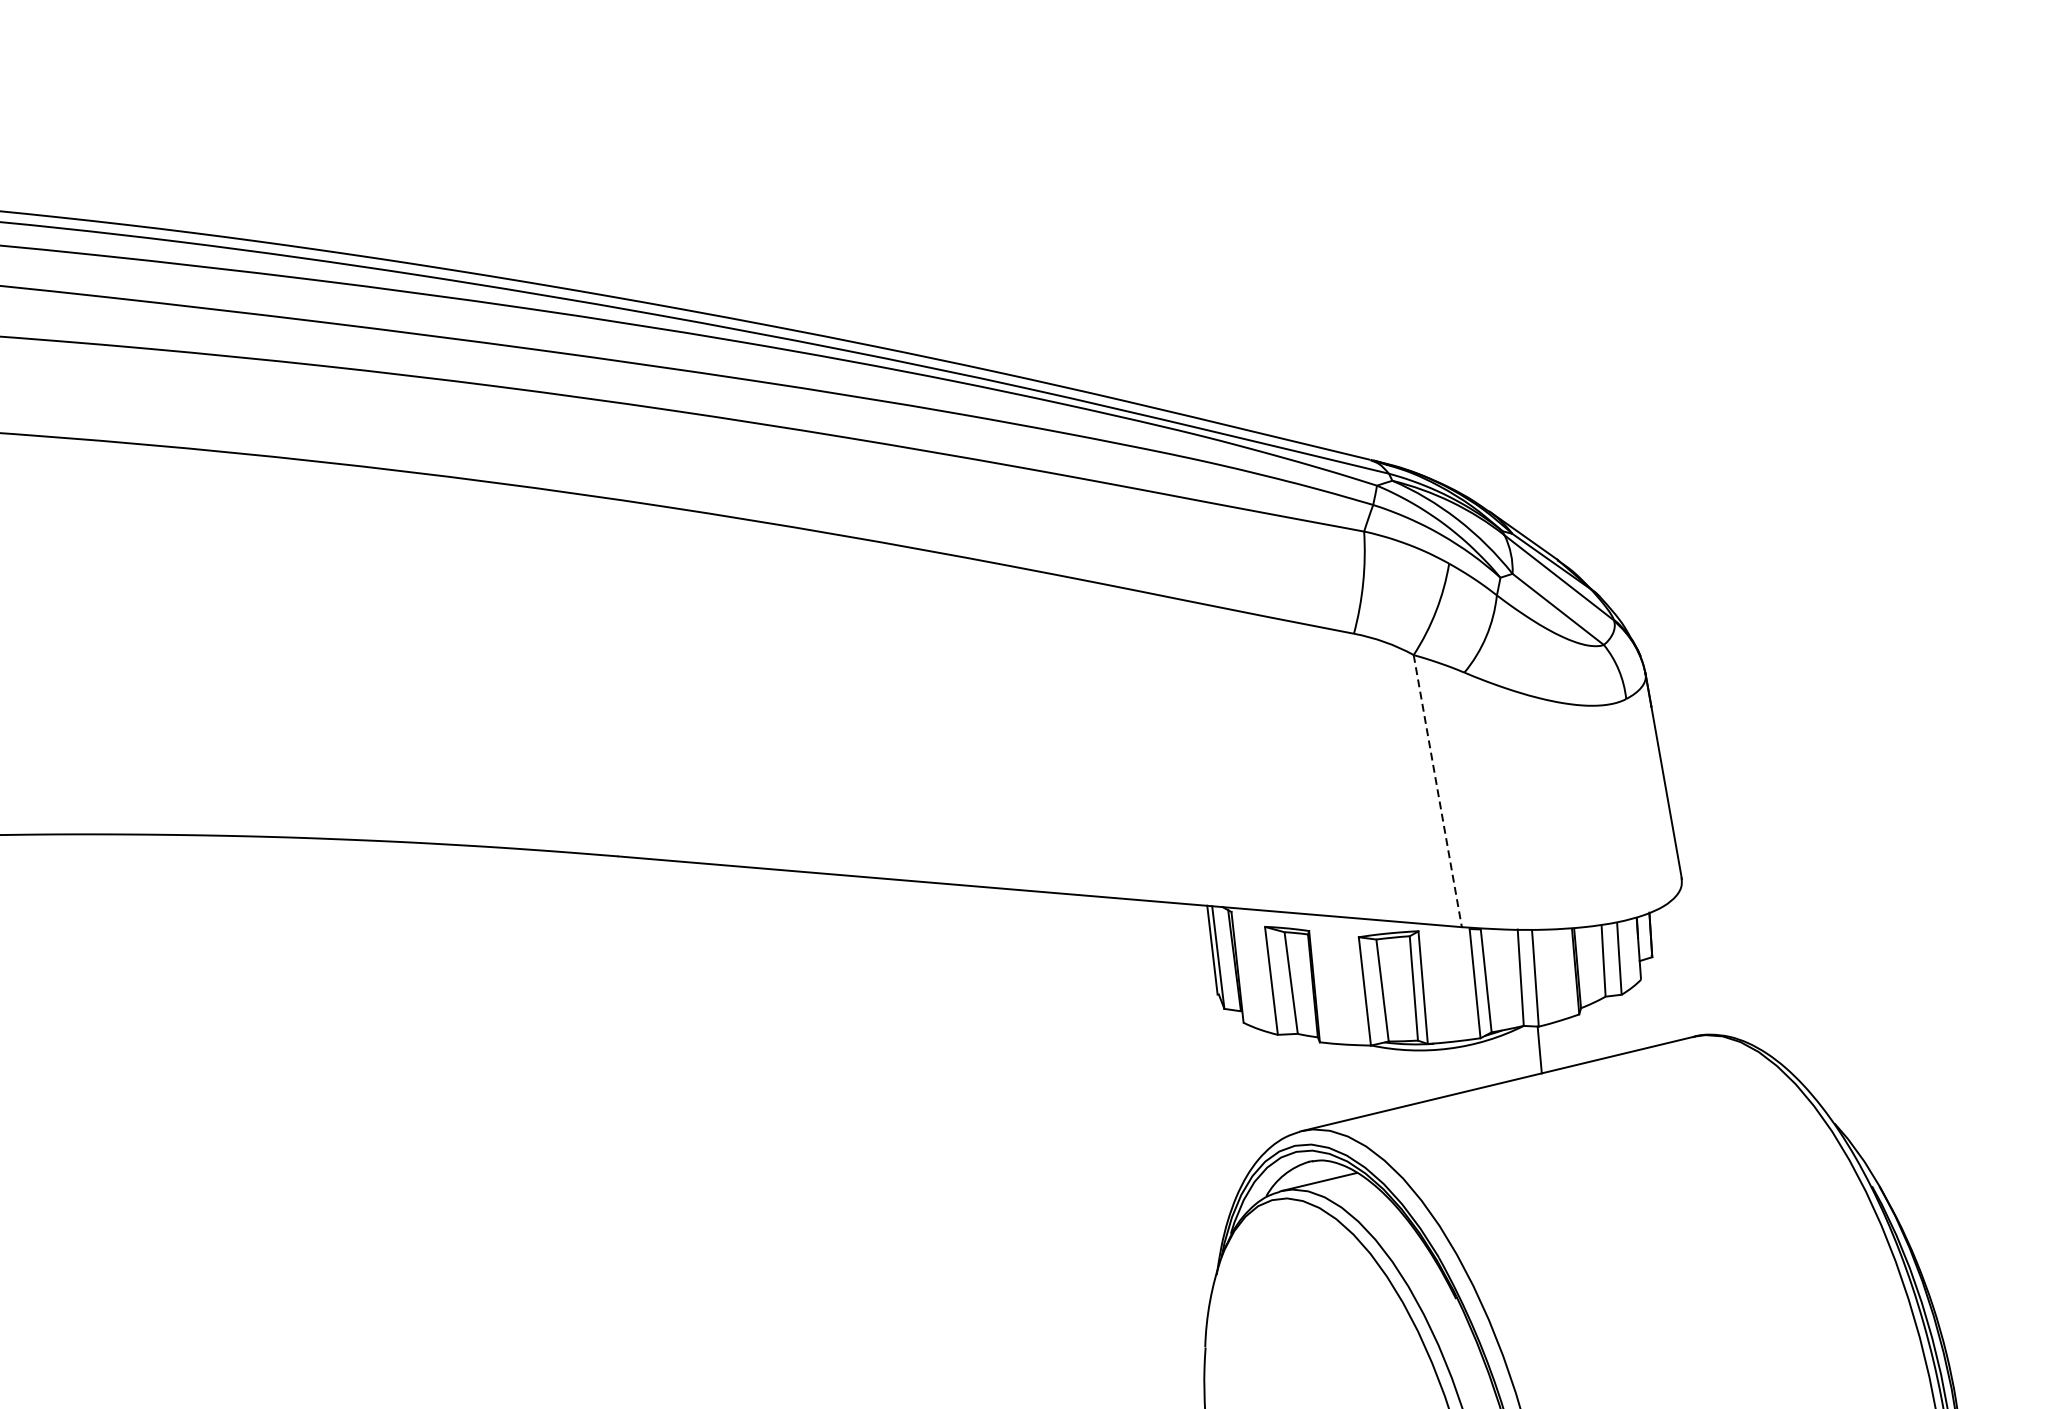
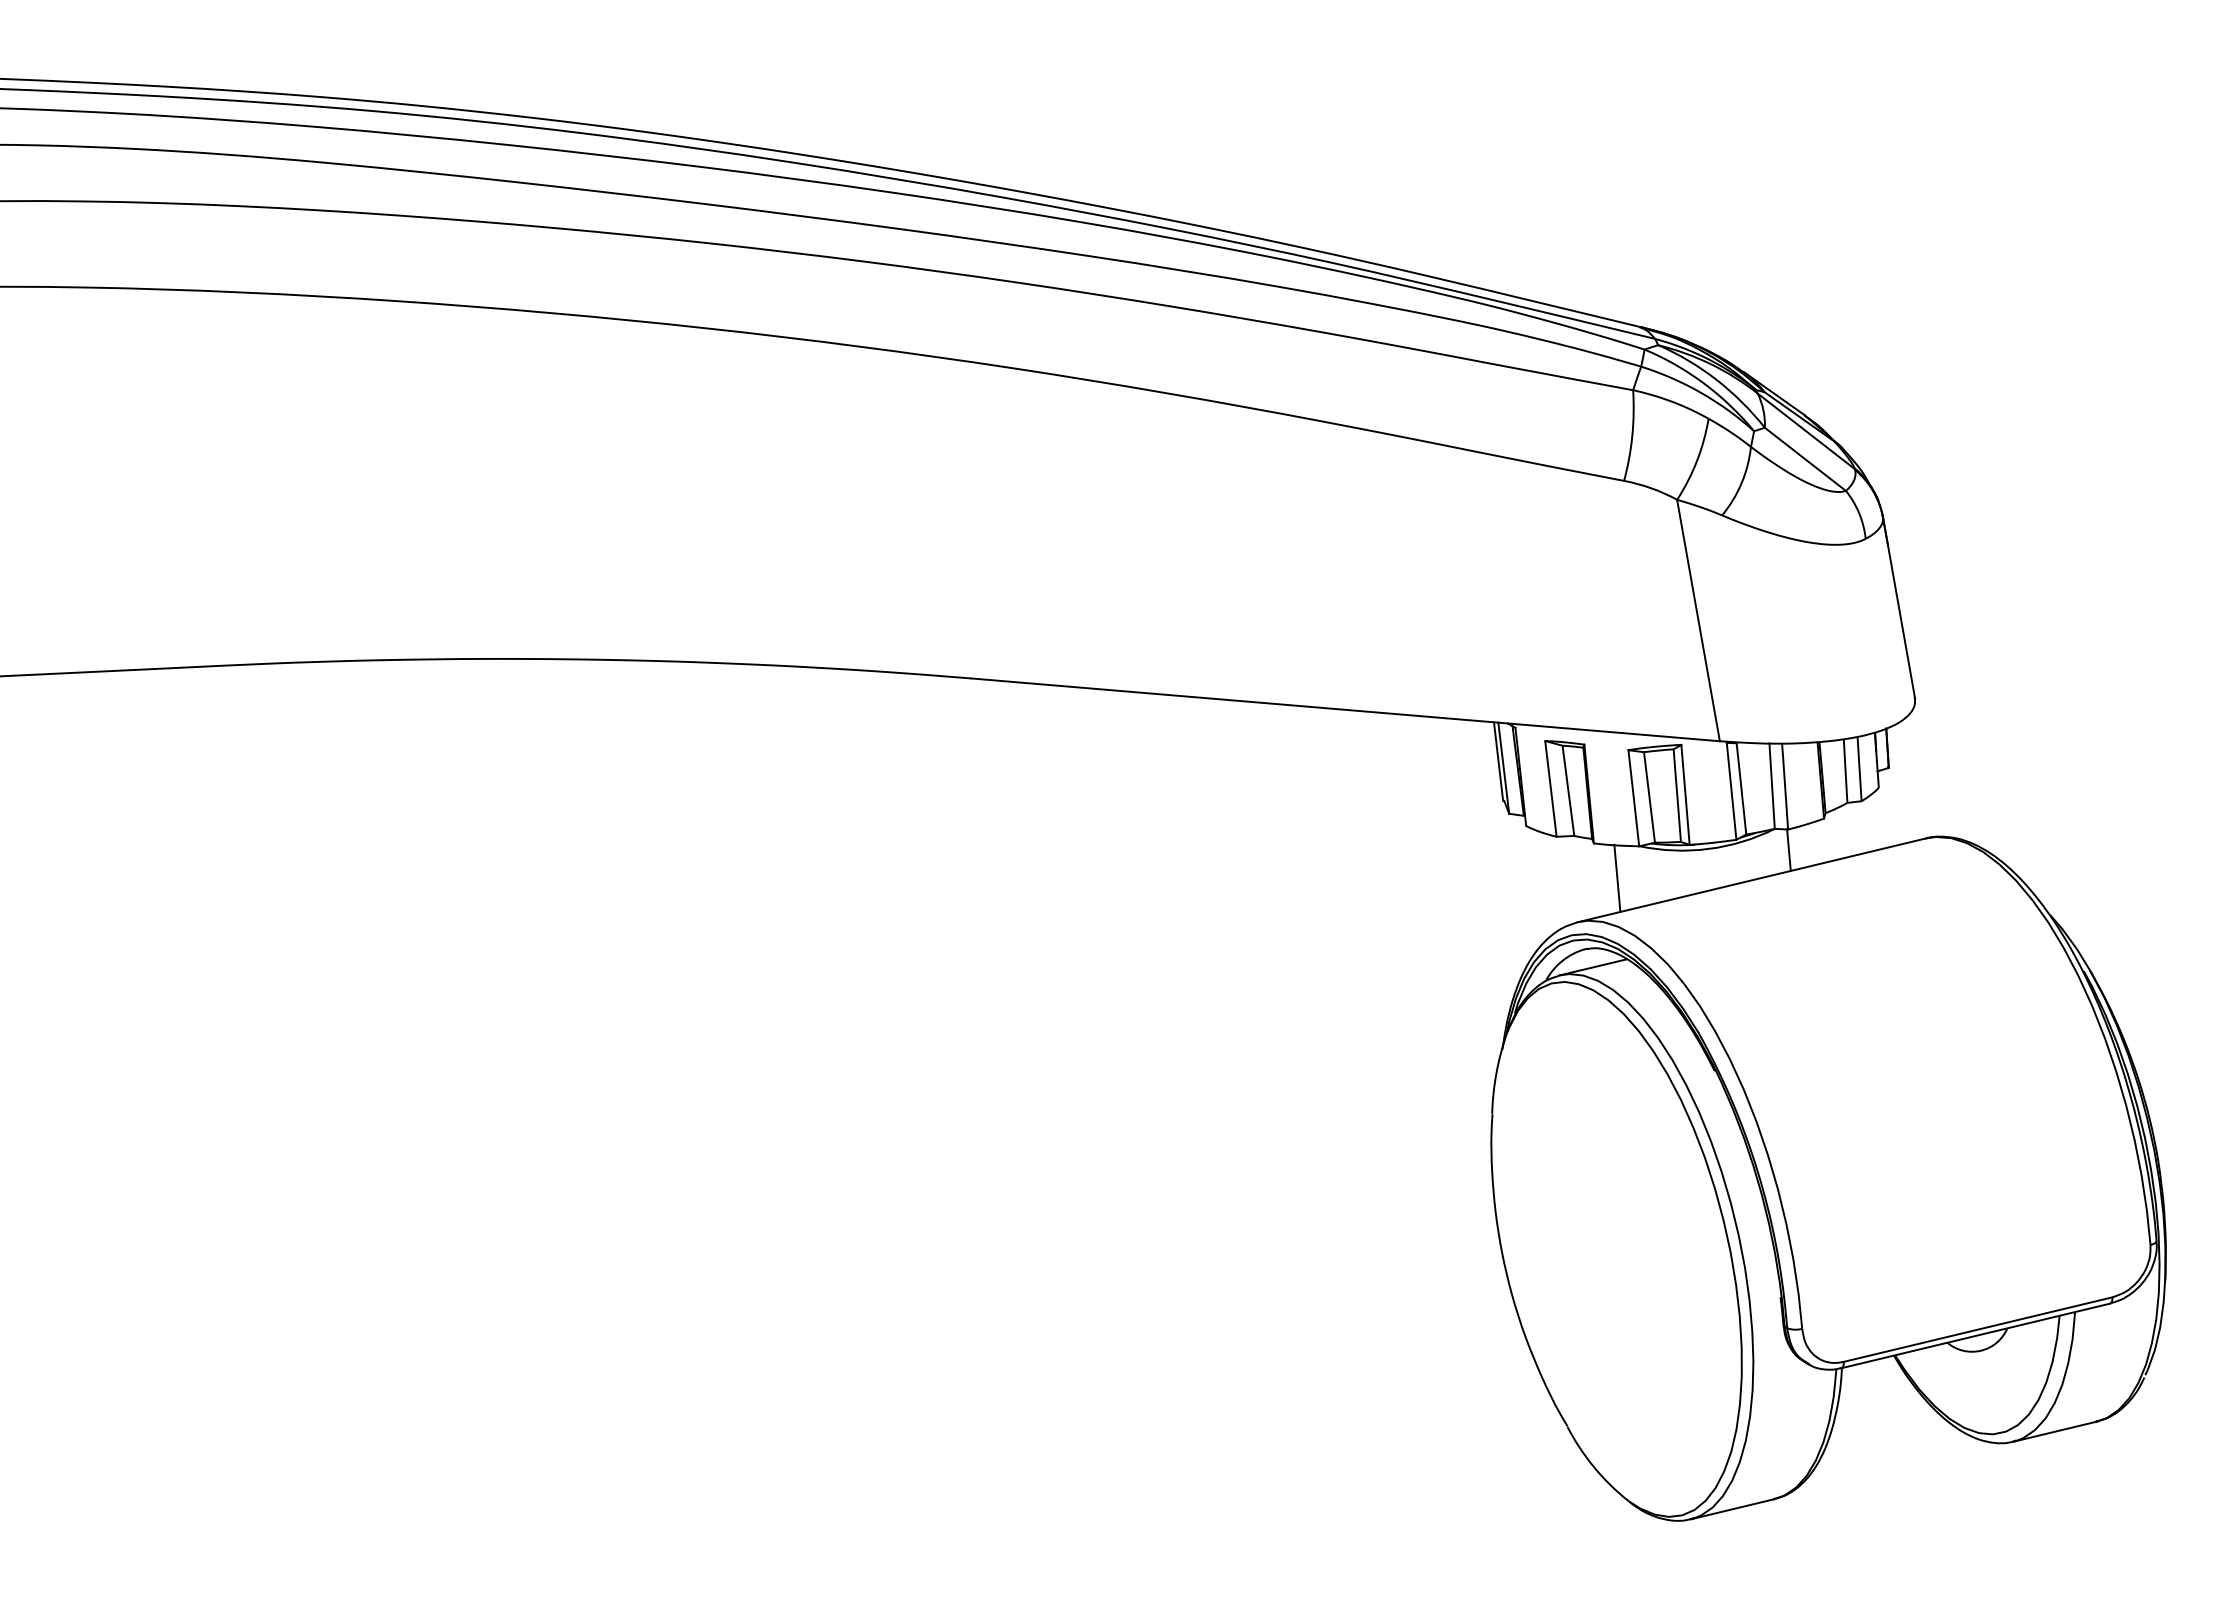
line: (1437, 791) -> (1698, 620), dashed -> solid
line: (1346, 1080) -> (1617, 877), added

